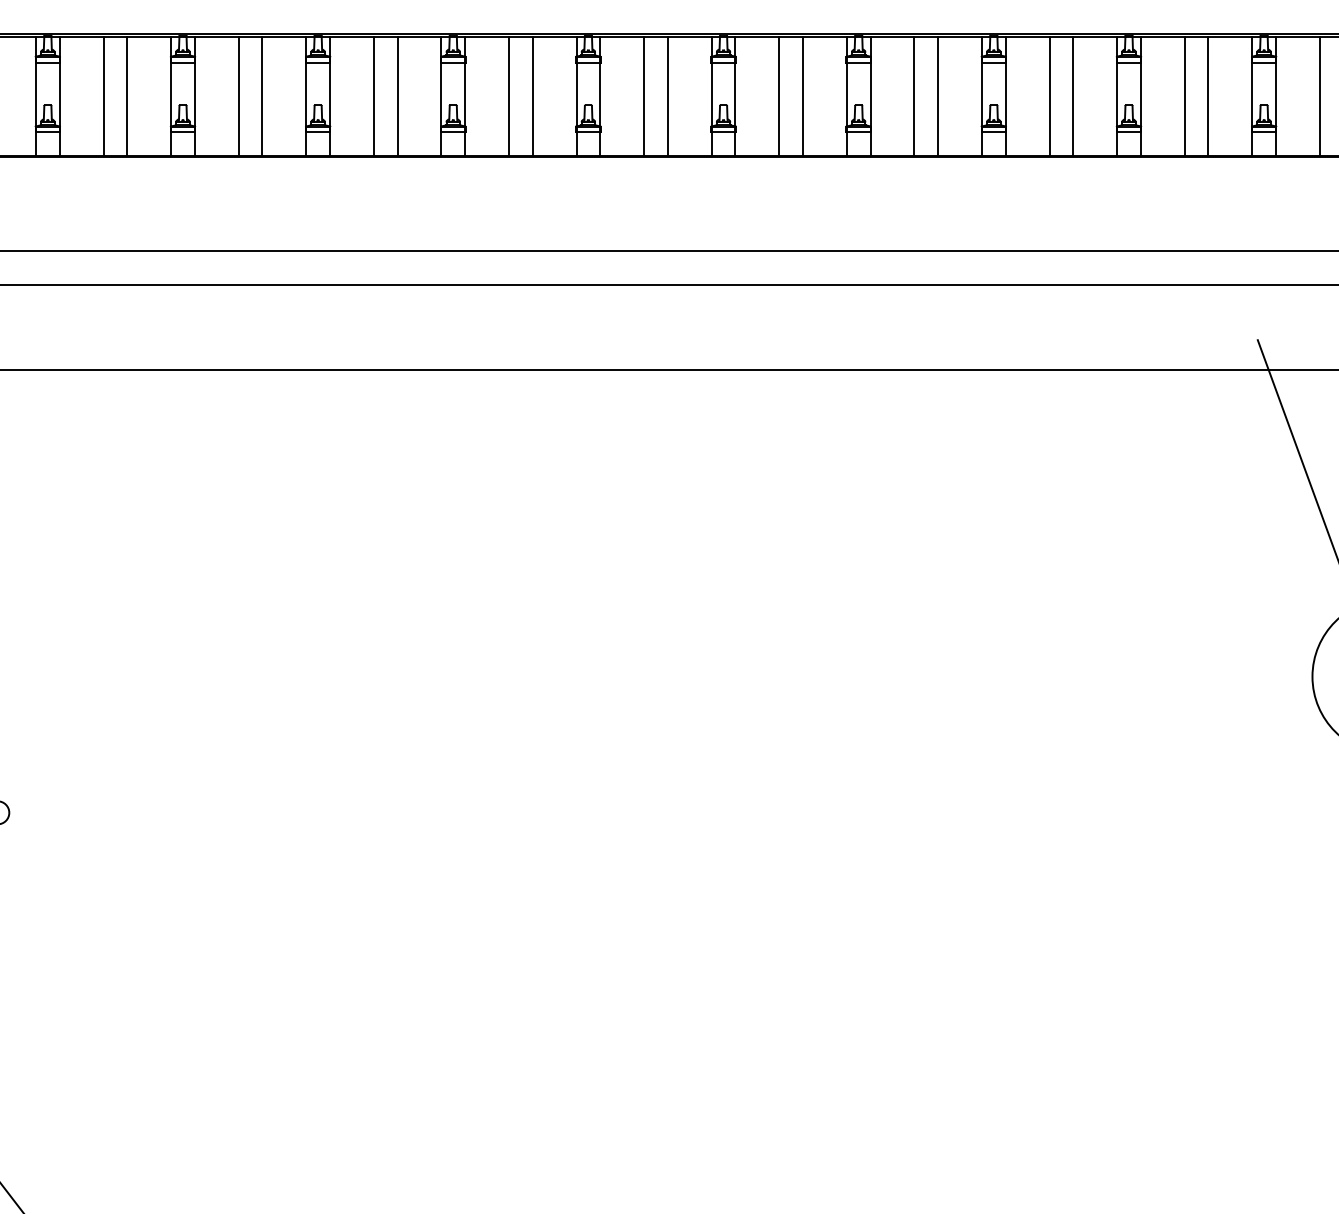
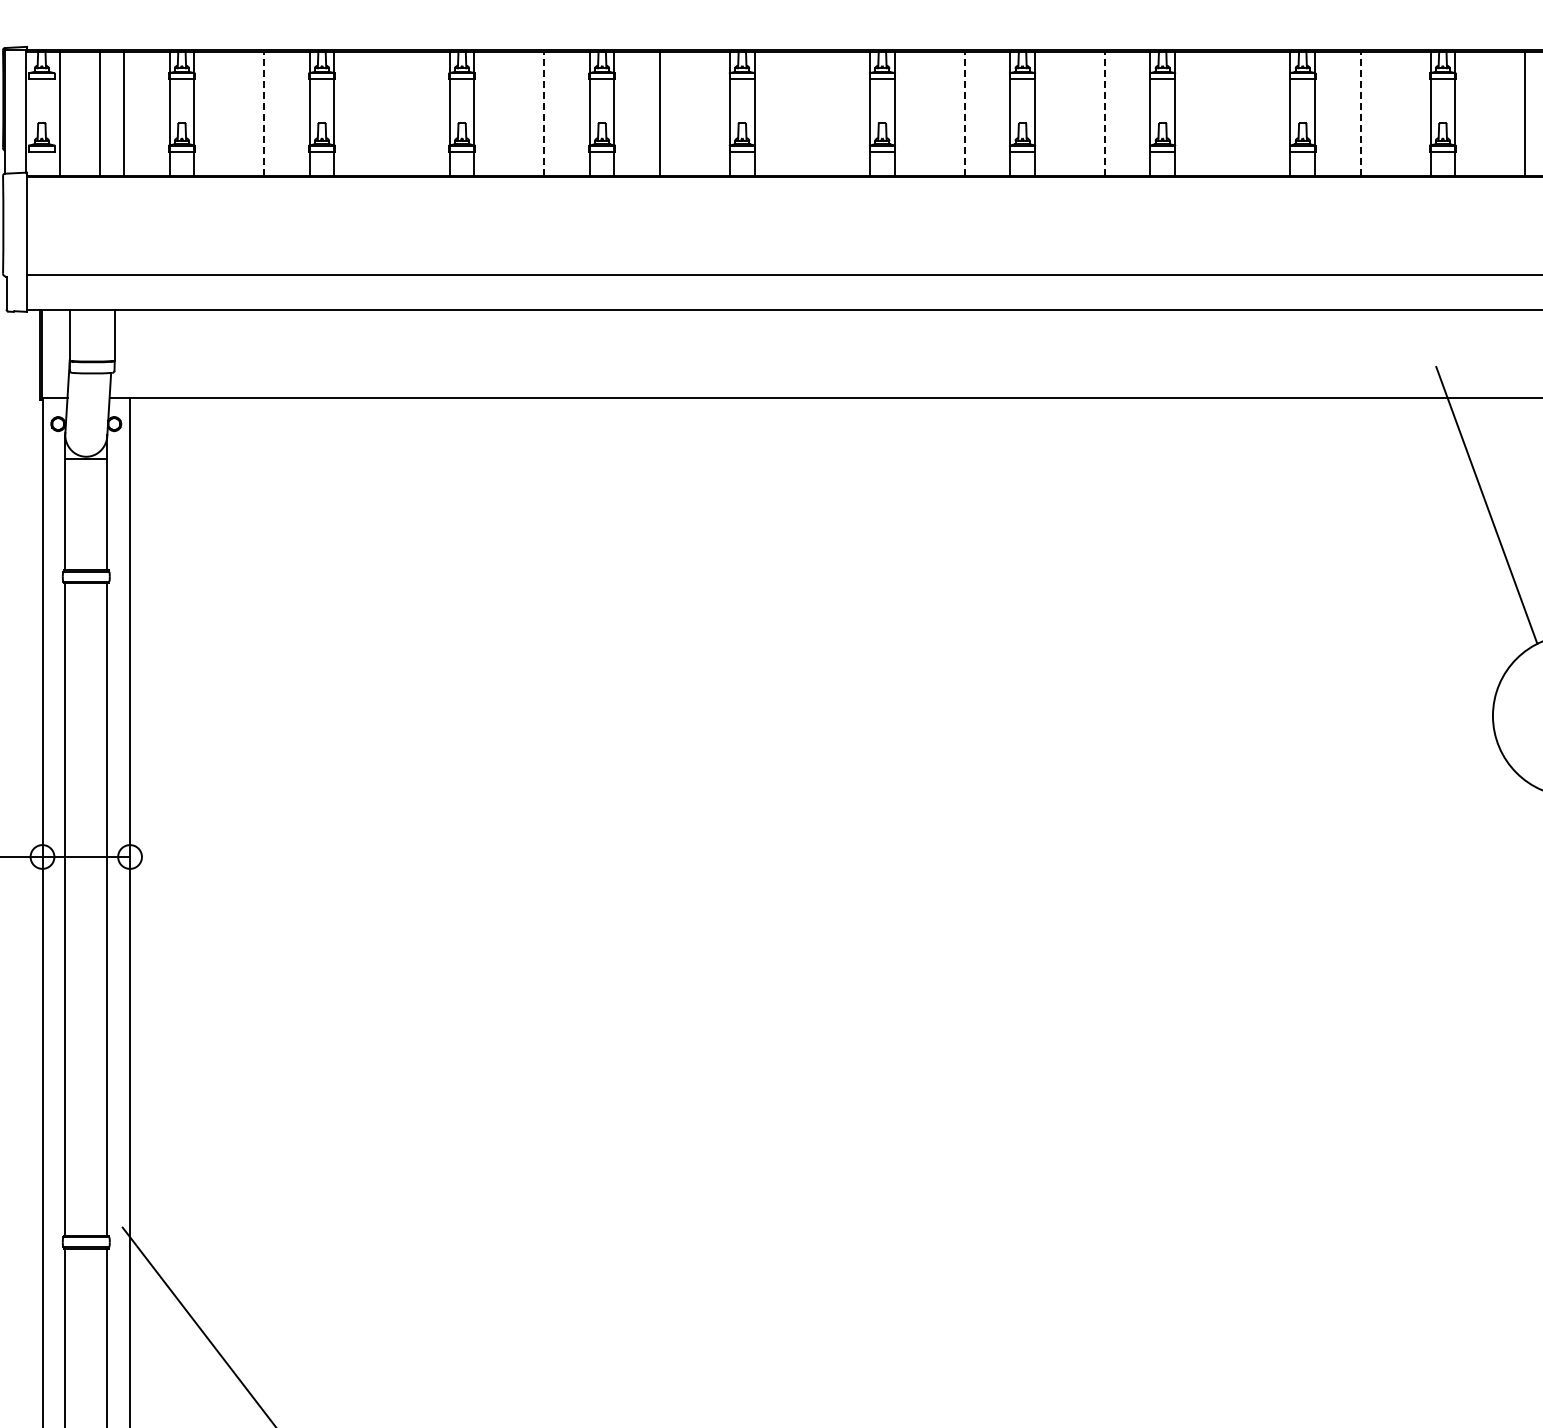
line: (103, 95) -> (239, 113), removed
line: (127, 95) -> (264, 113), solid -> dashed
line: (238, 95) -> (379, 113), removed
line: (262, 95) -> (404, 113), removed
line: (373, 95) -> (519, 113), removed
line: (397, 95) -> (544, 113), solid -> dashed
line: (532, 95) -> (684, 113), removed
line: (644, 95) -> (800, 113), removed
line: (667, 95) -> (824, 113), removed
line: (779, 95) -> (940, 113), removed
line: (802, 95) -> (964, 113), solid -> dashed
line: (914, 95) -> (1080, 113), removed
line: (937, 95) -> (1104, 113), solid -> dashed
line: (1049, 95) -> (1220, 113), removed
line: (1072, 95) -> (1244, 113), removed
line: (1184, 95) -> (1360, 113), solid -> dashed
line: (1208, 95) -> (1385, 113), removed
line: (1319, 95) -> (1500, 113), removed

